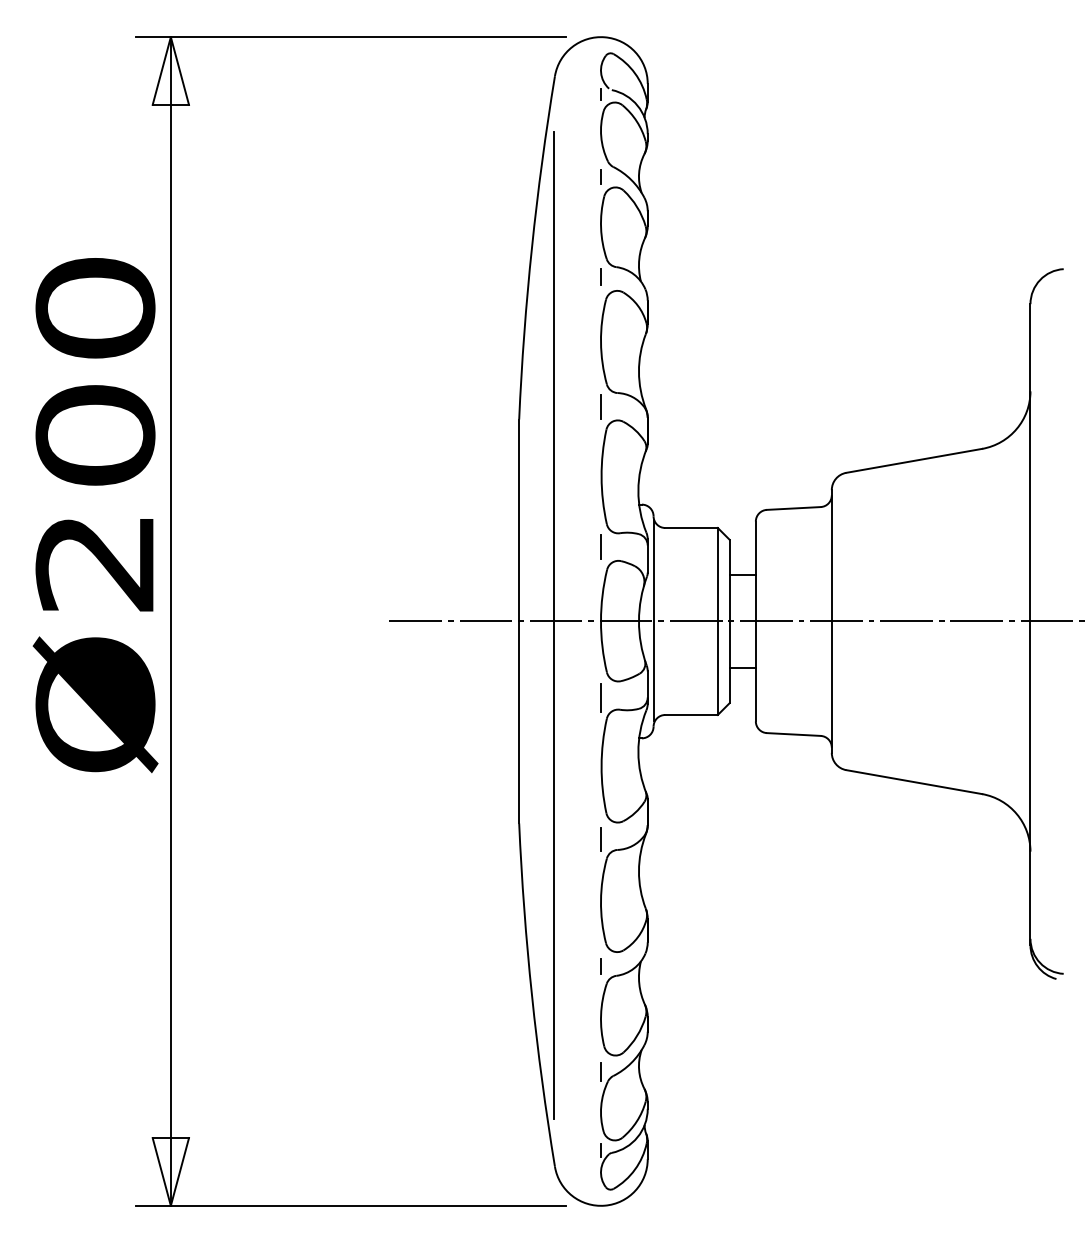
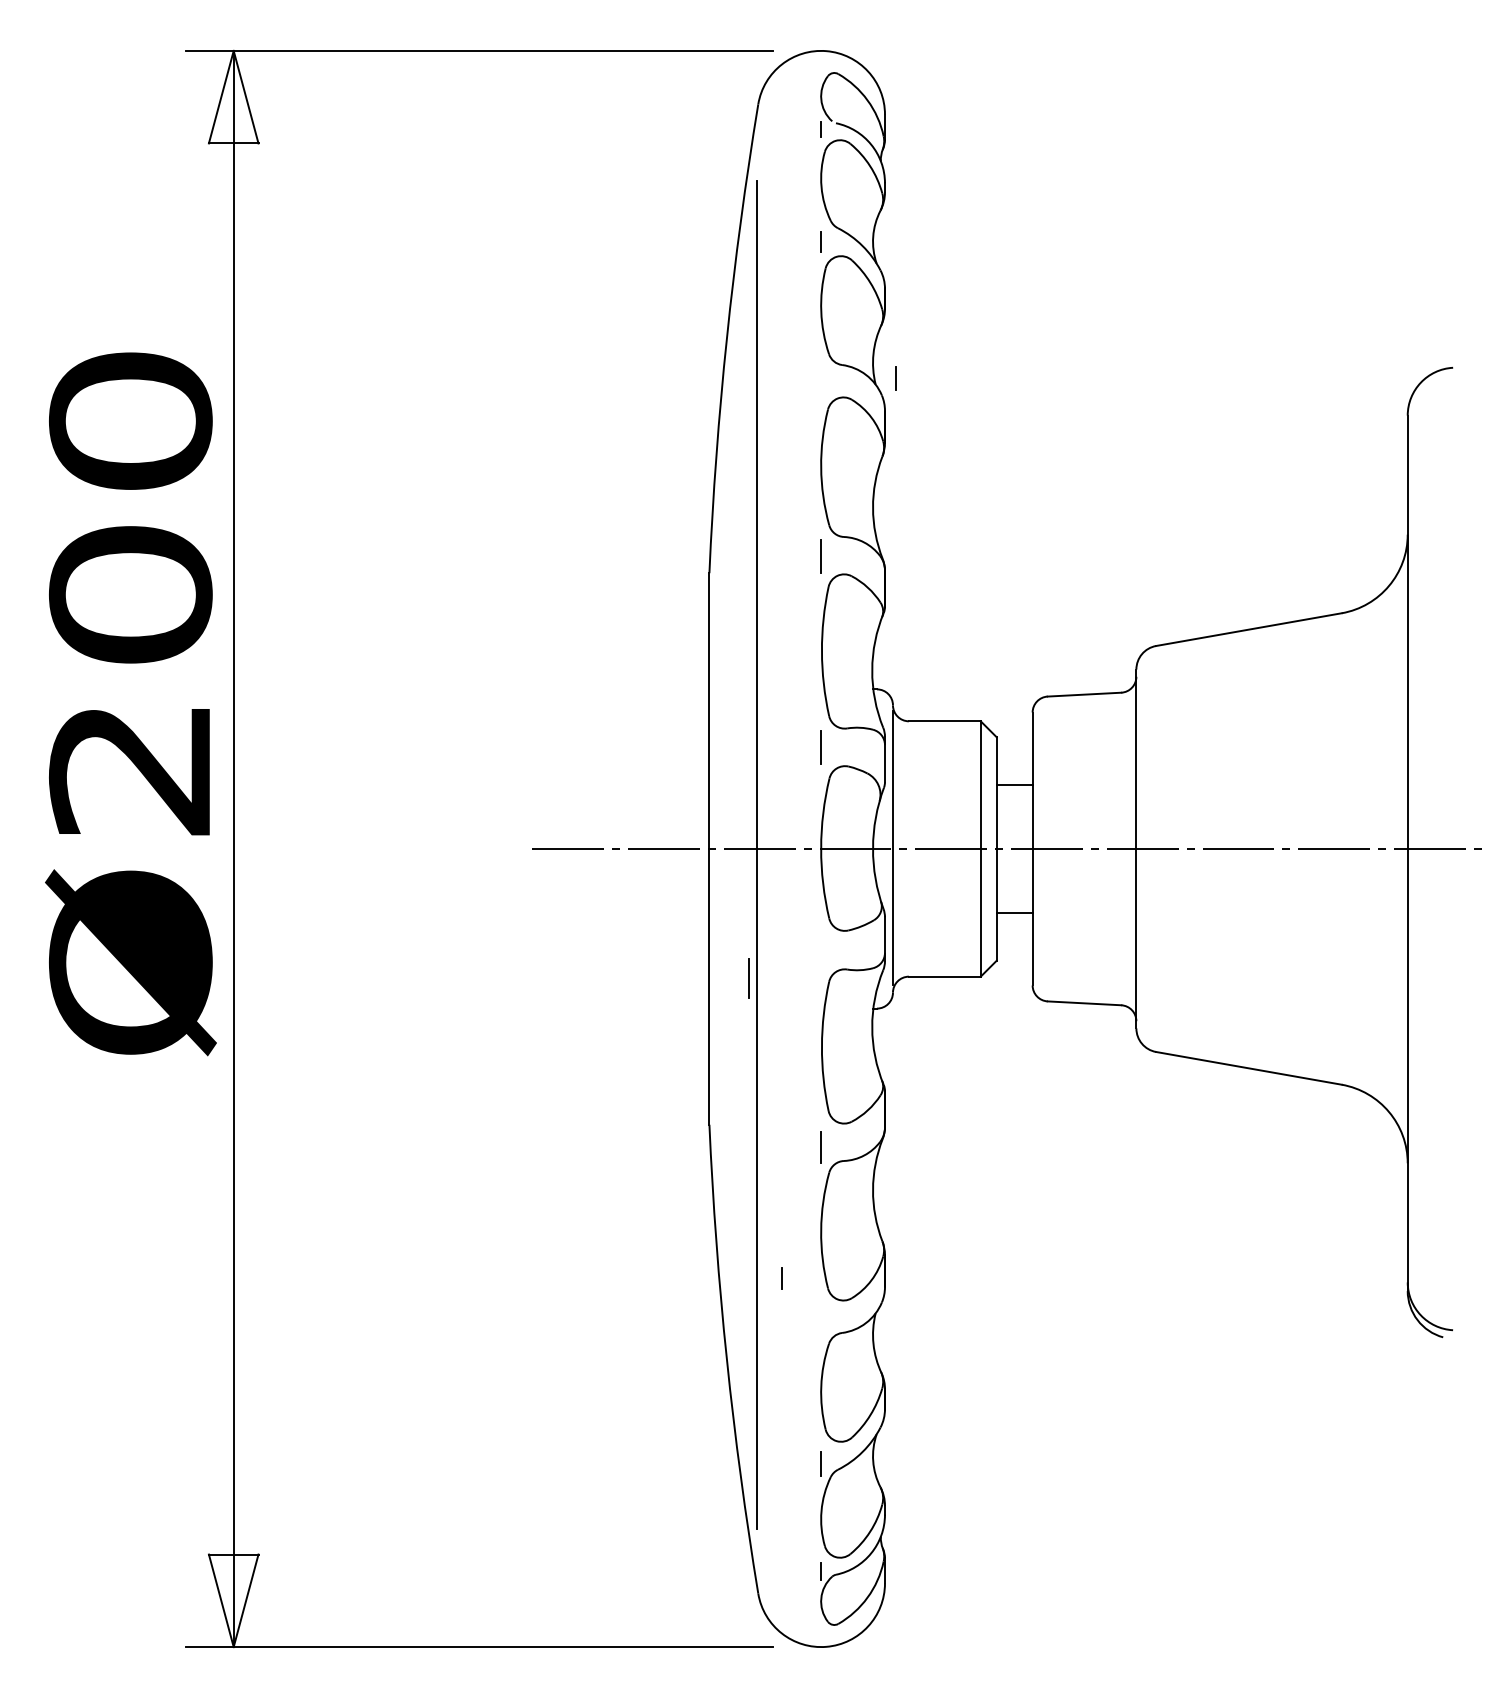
line: (600, 276) -> (895, 378), moved
line: (600, 698) -> (748, 978), moved
line: (600, 966) -> (781, 1278), moved

